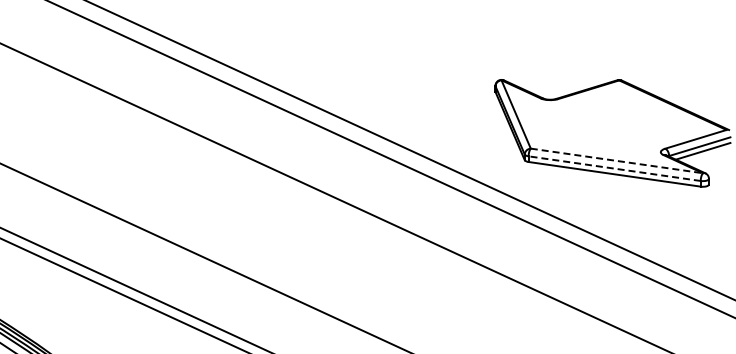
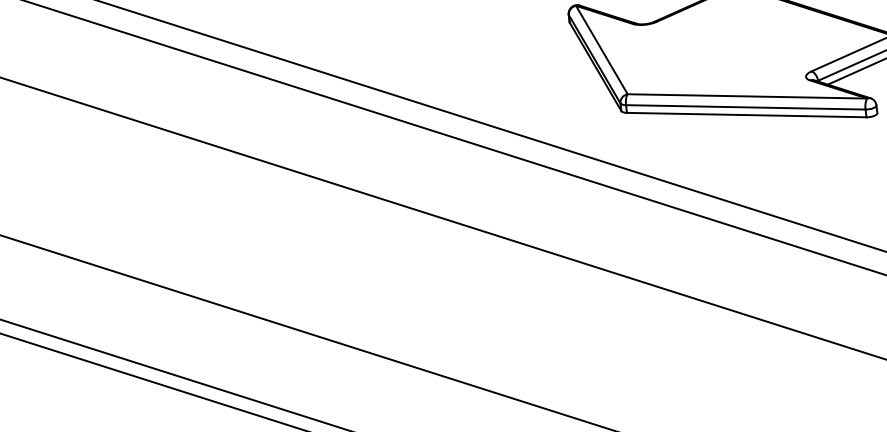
line: (616, 160) -> (746, 95), dashed -> solid
line: (614, 168) -> (745, 107), dashed -> solid

